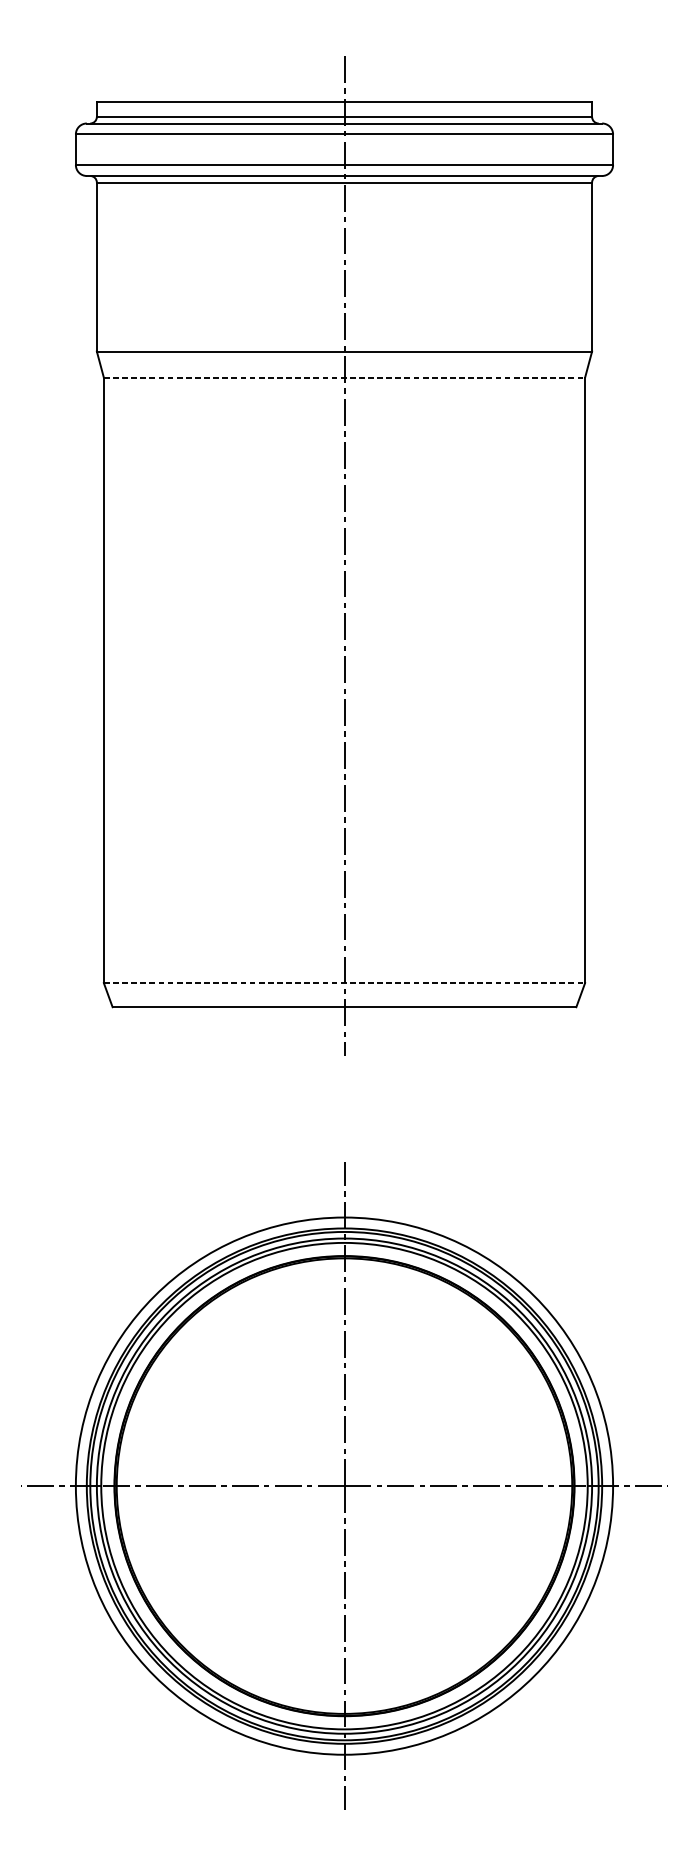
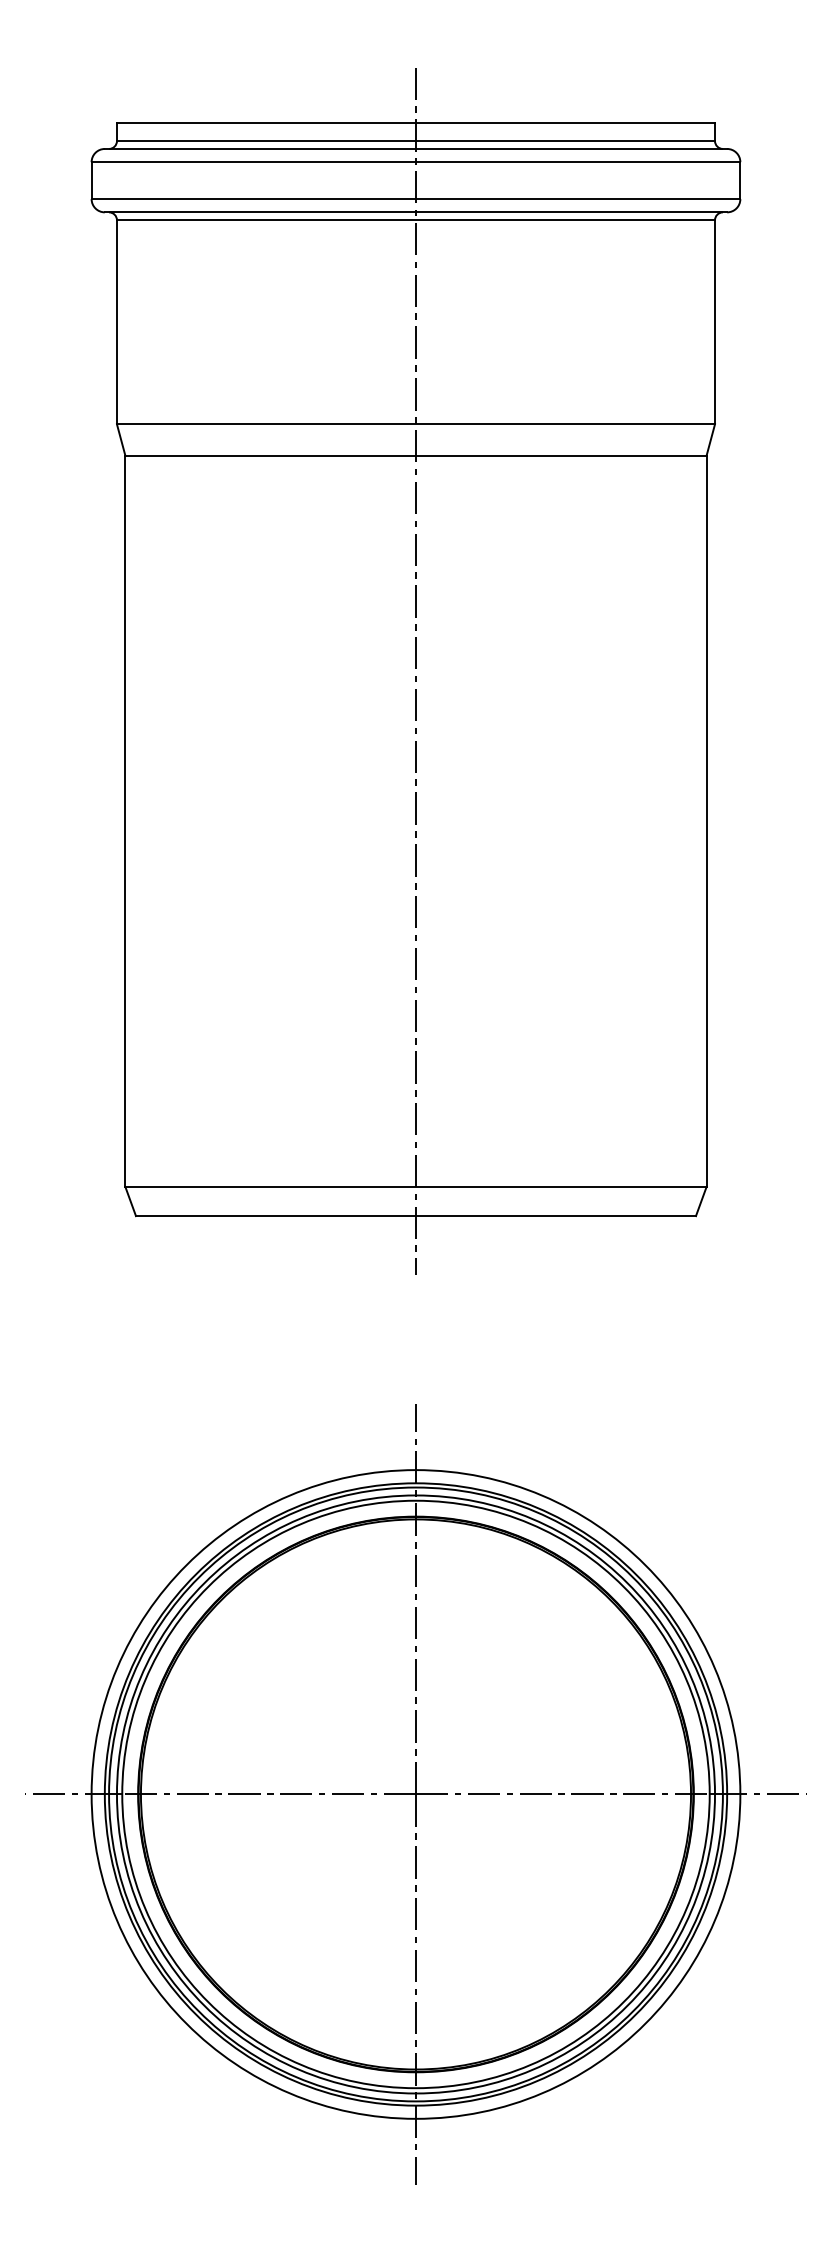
line: (344, 377) -> (415, 455), dashed -> solid
line: (344, 983) -> (415, 1187), dashed -> solid

